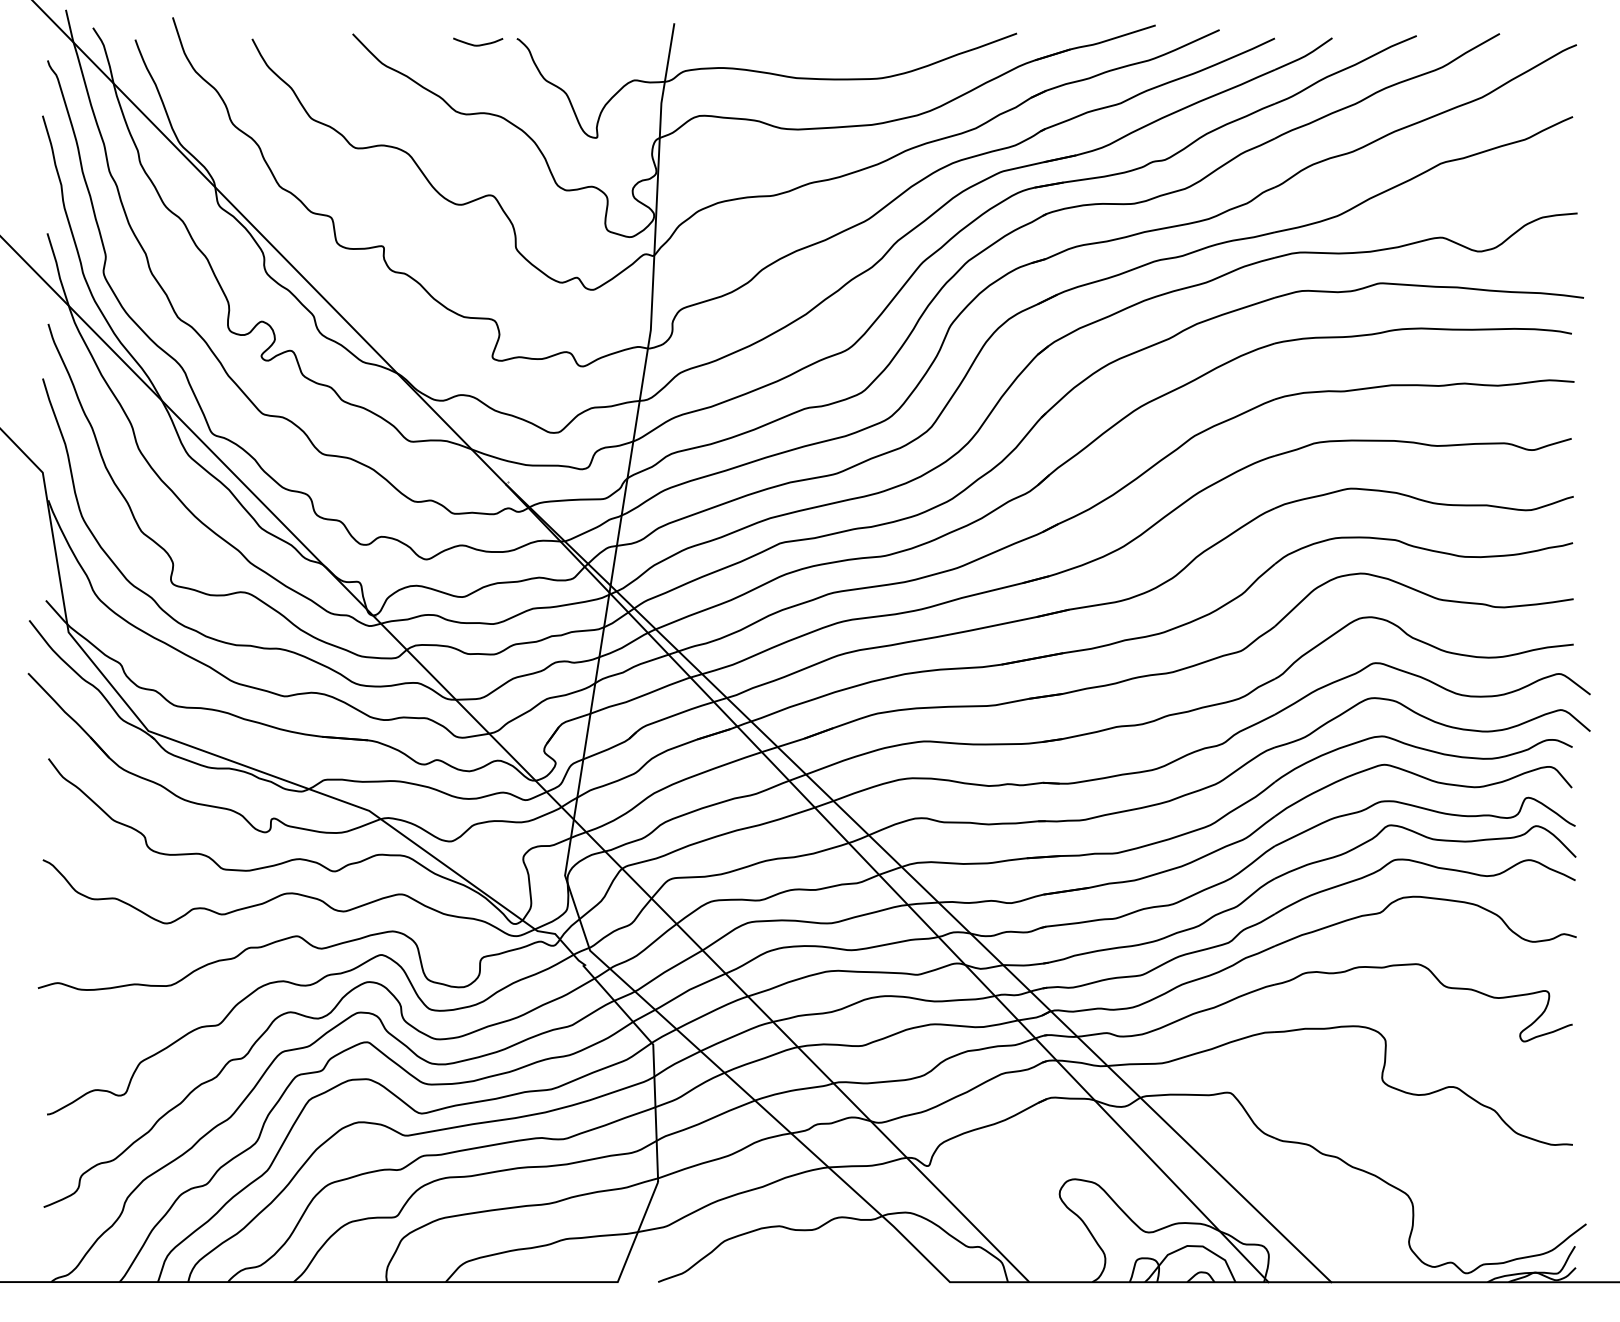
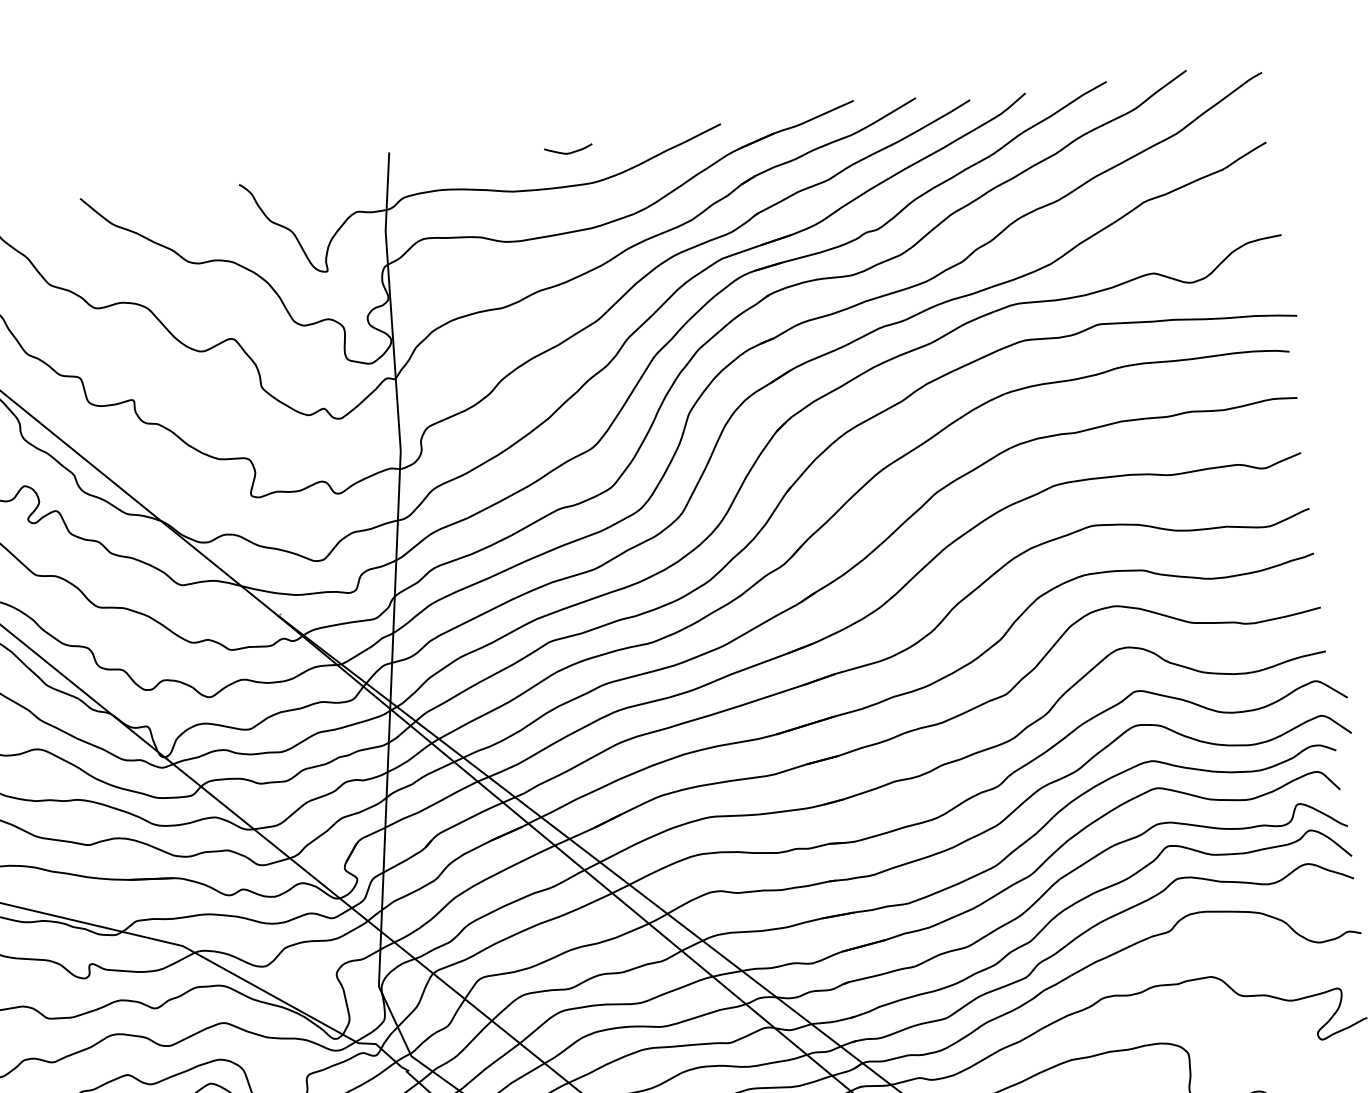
curve: (478, 44) -> (569, 152), moved

